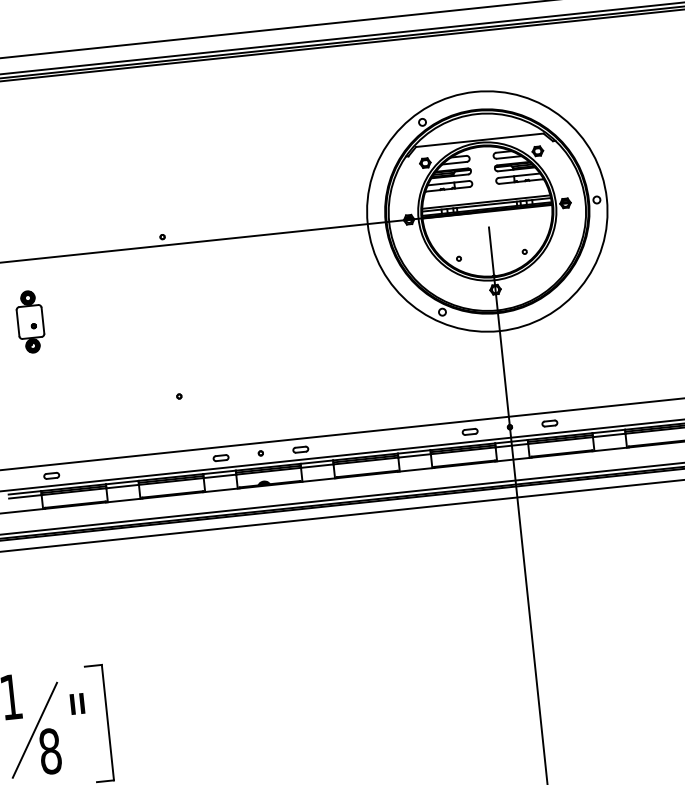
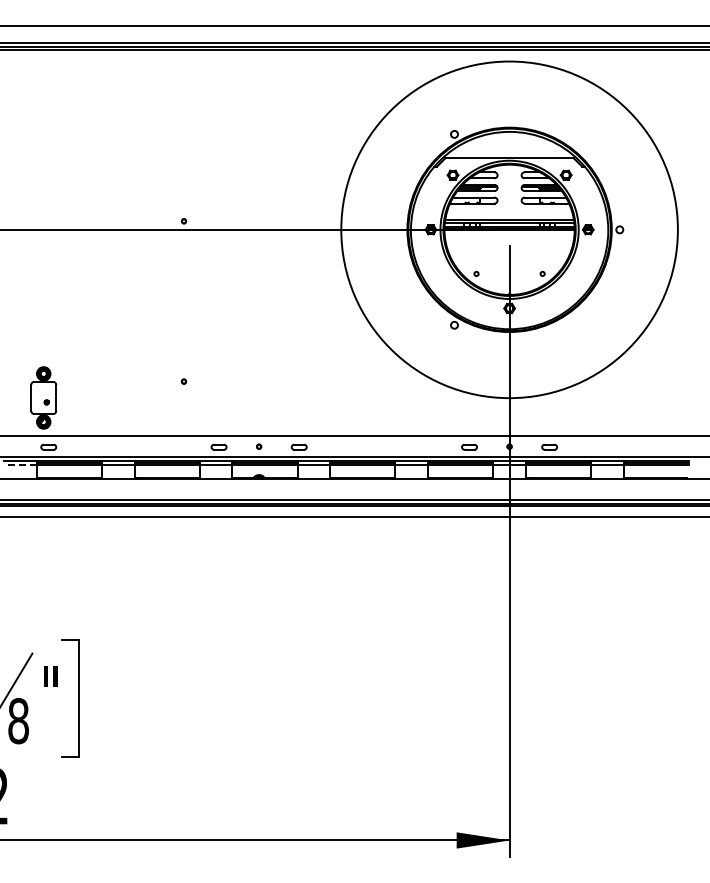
circle: (487, 211) -> (509, 229), size x1.4
part: (30, 321) -> (43, 397), moved
line: (24, 497) -> (19, 465), solid -> dashed

